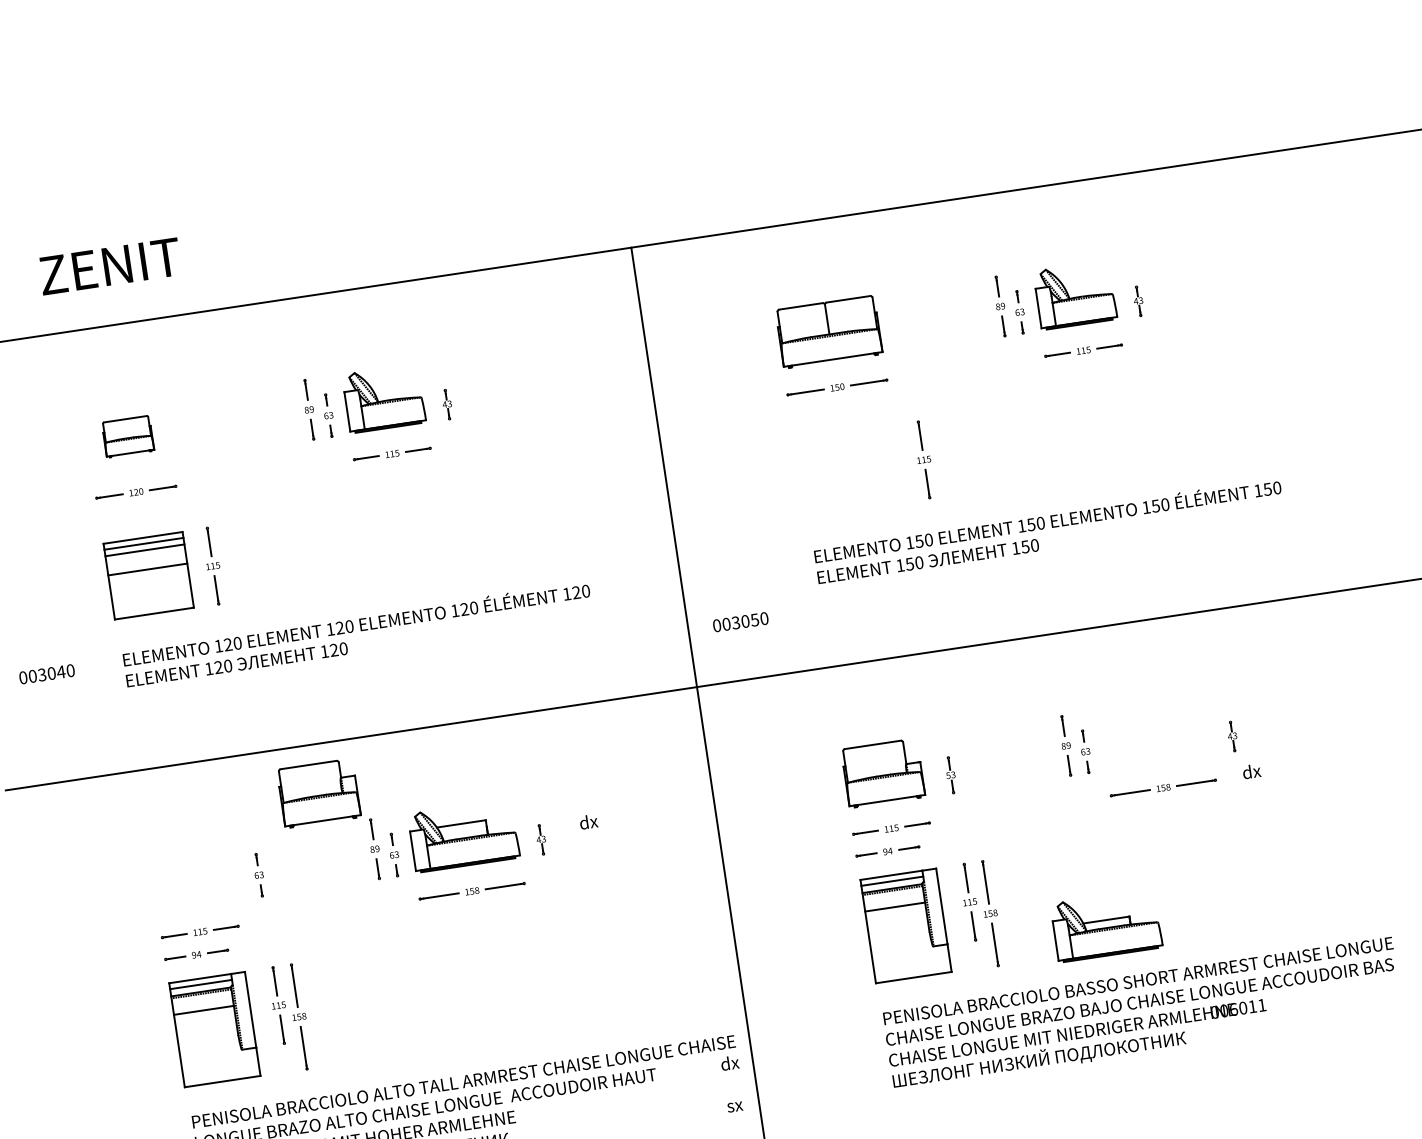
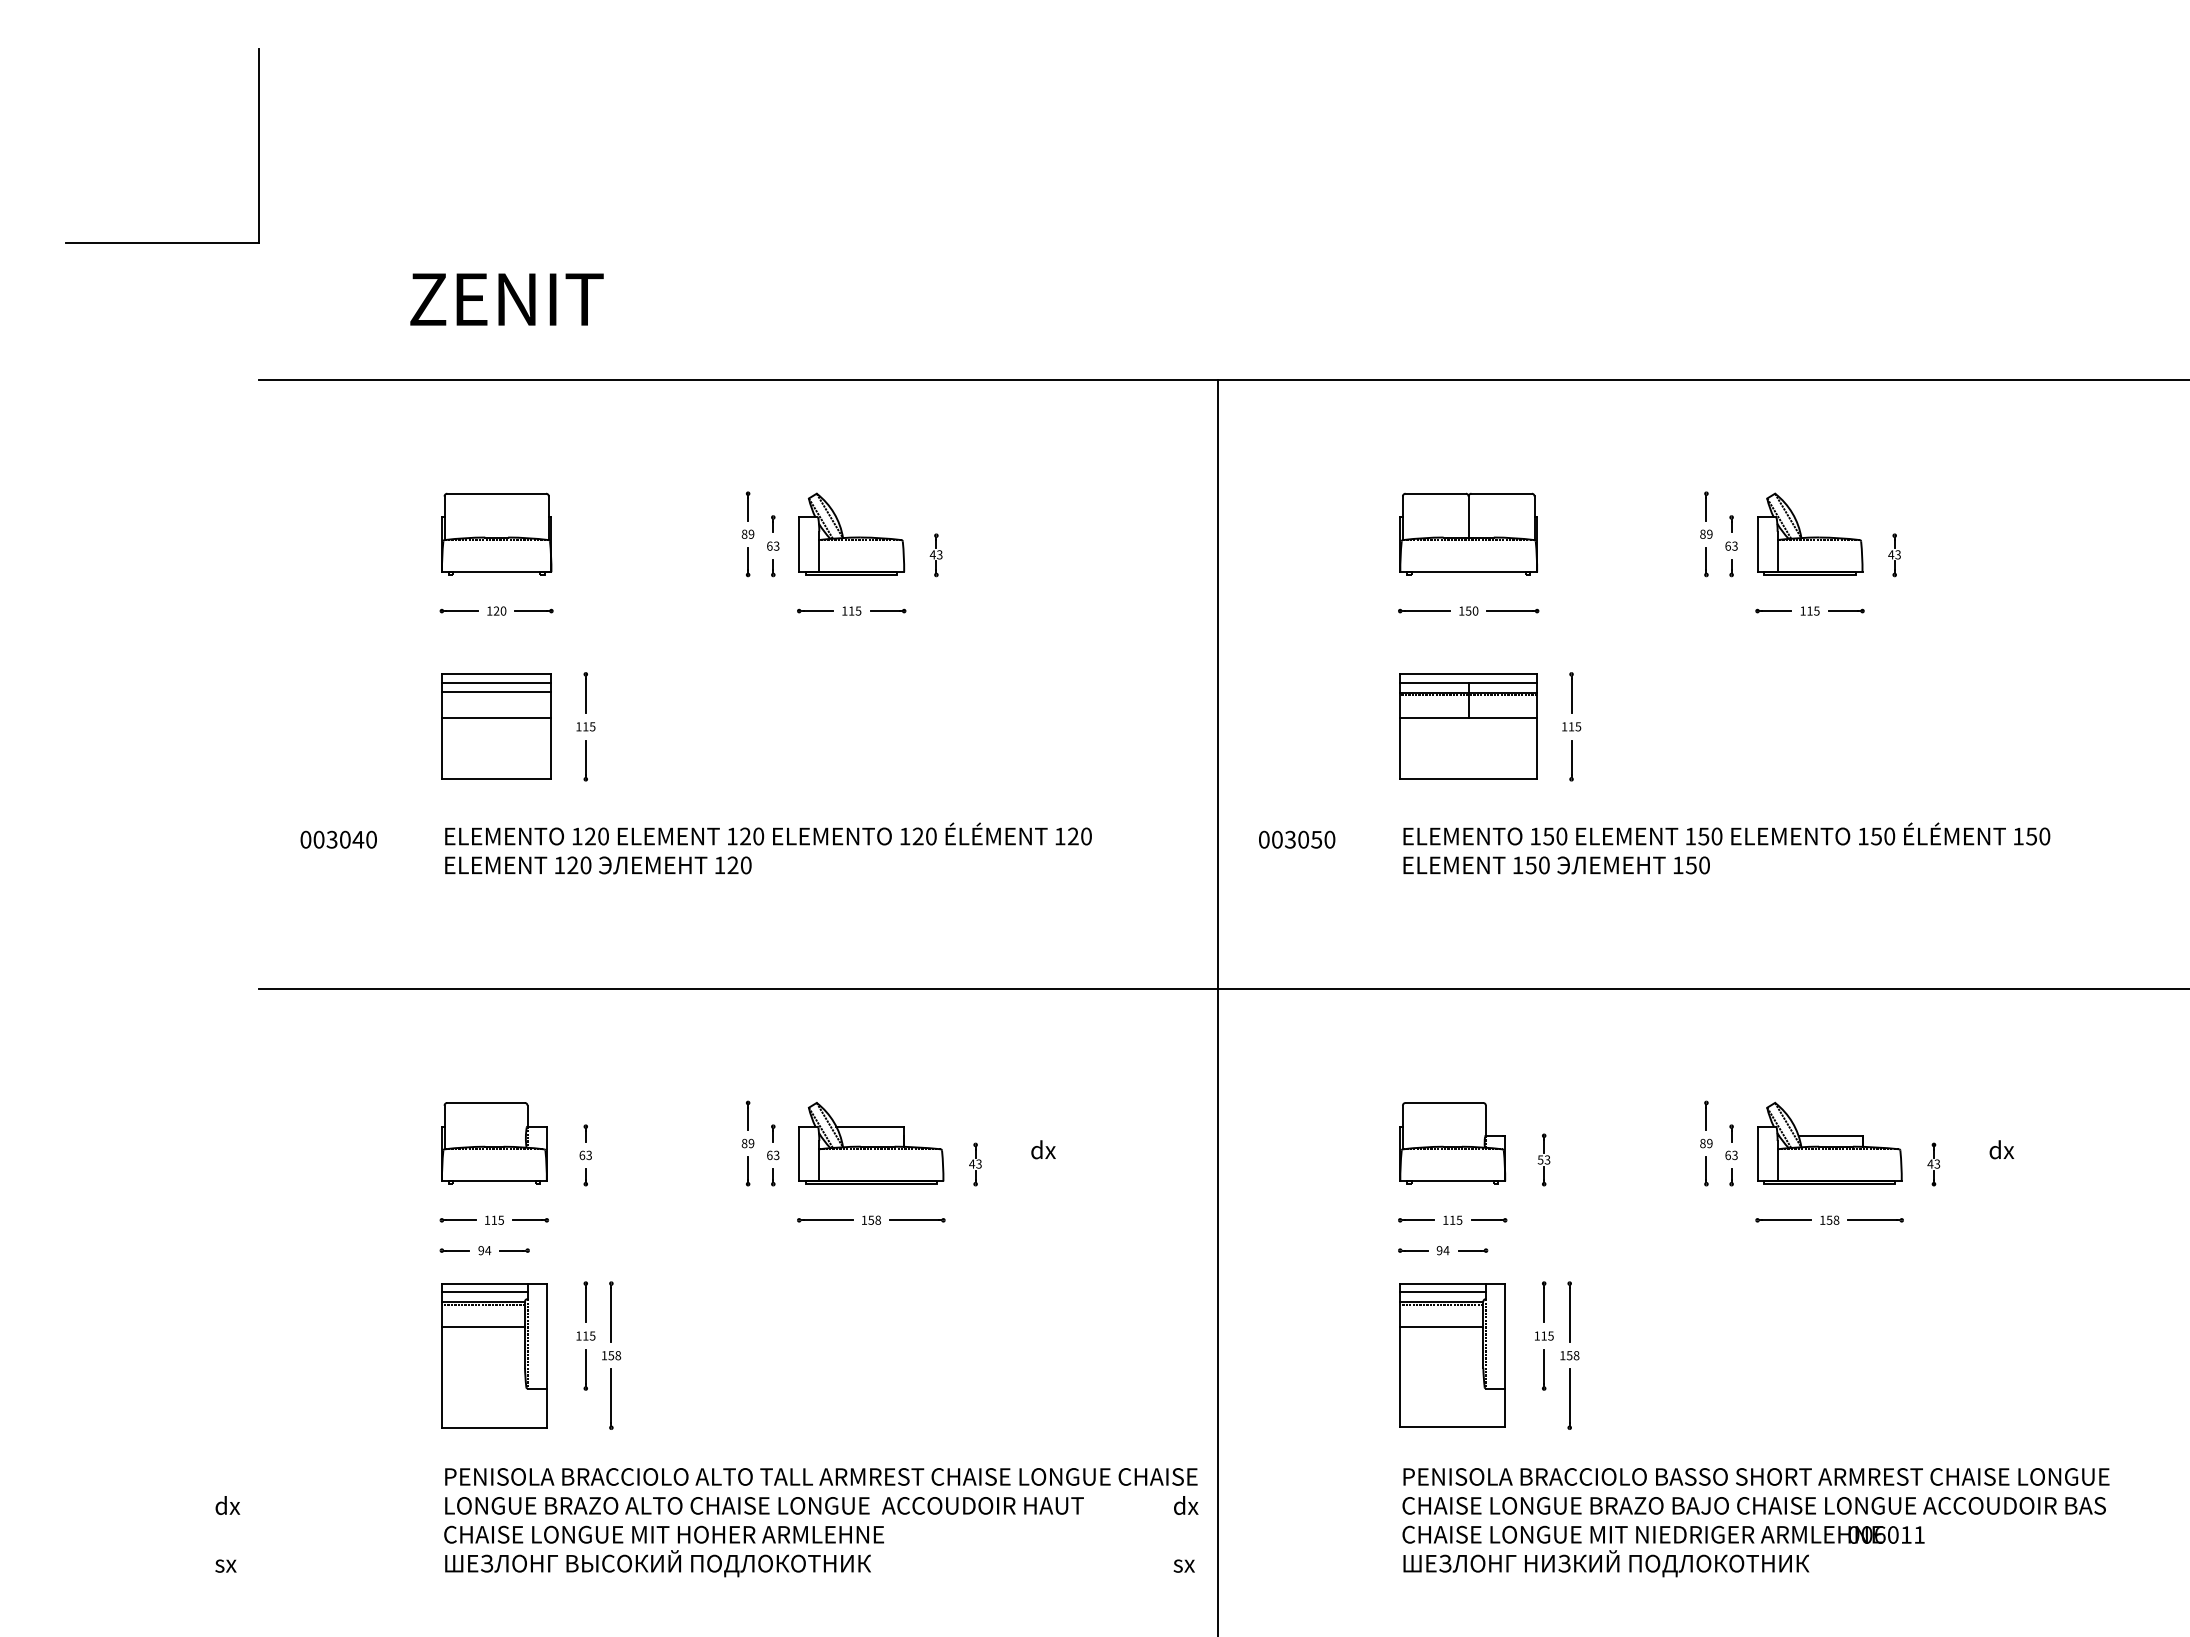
part: (127, 436) -> (496, 533), size x1.67
part: (849, 470) -> (1468, 726), added
text: (741, 621) -> (1297, 839), moved
text: (1251, 771) -> (2001, 1149), moved
part: (319, 793) -> (494, 1143), moved
part: (1106, 924) -> (1829, 1142), moved

